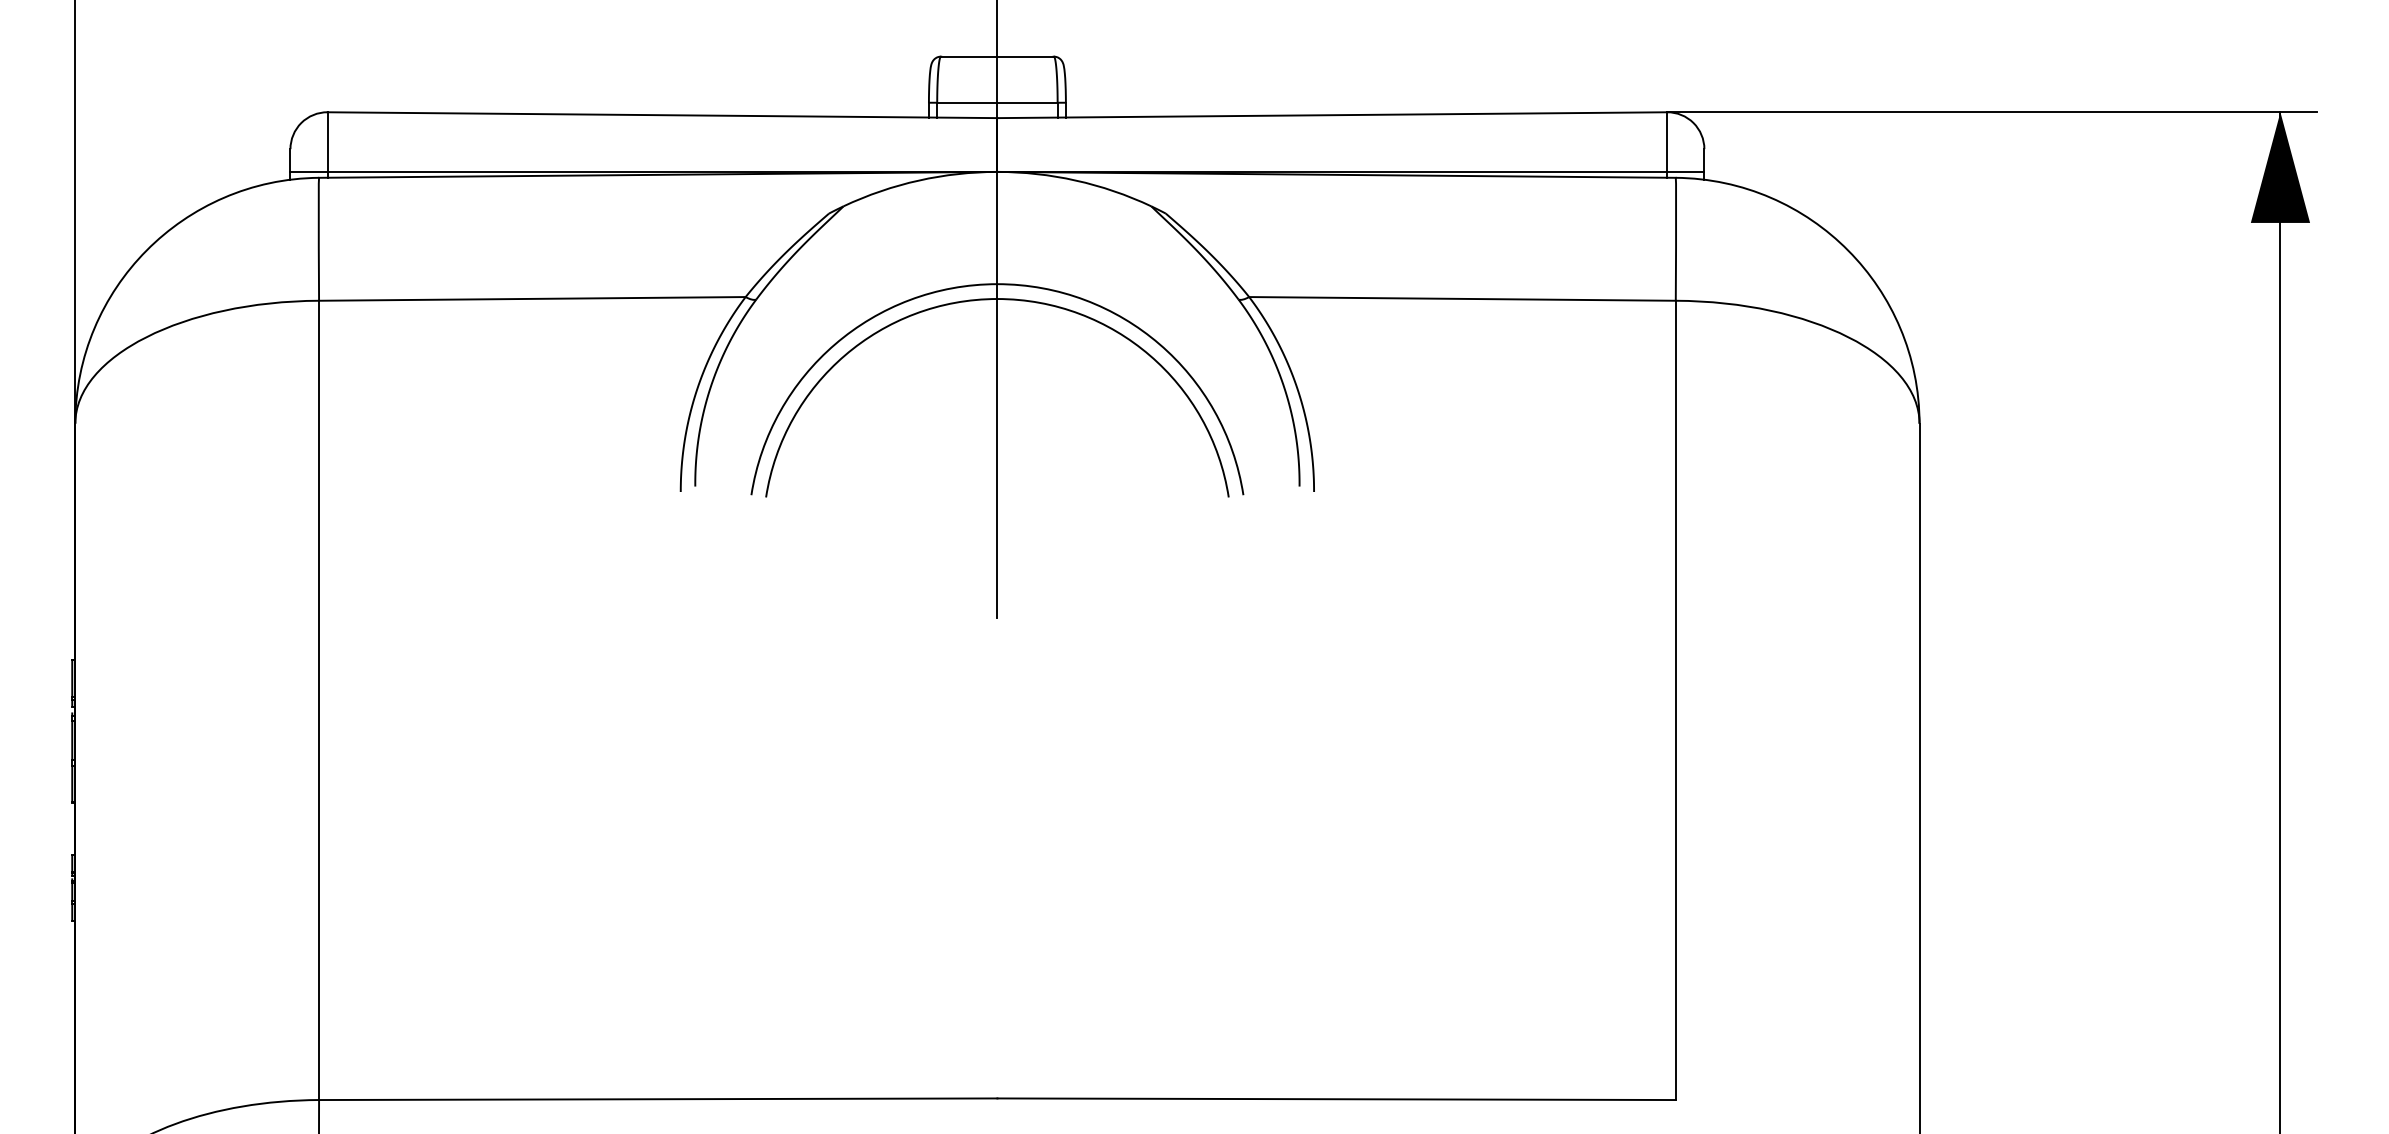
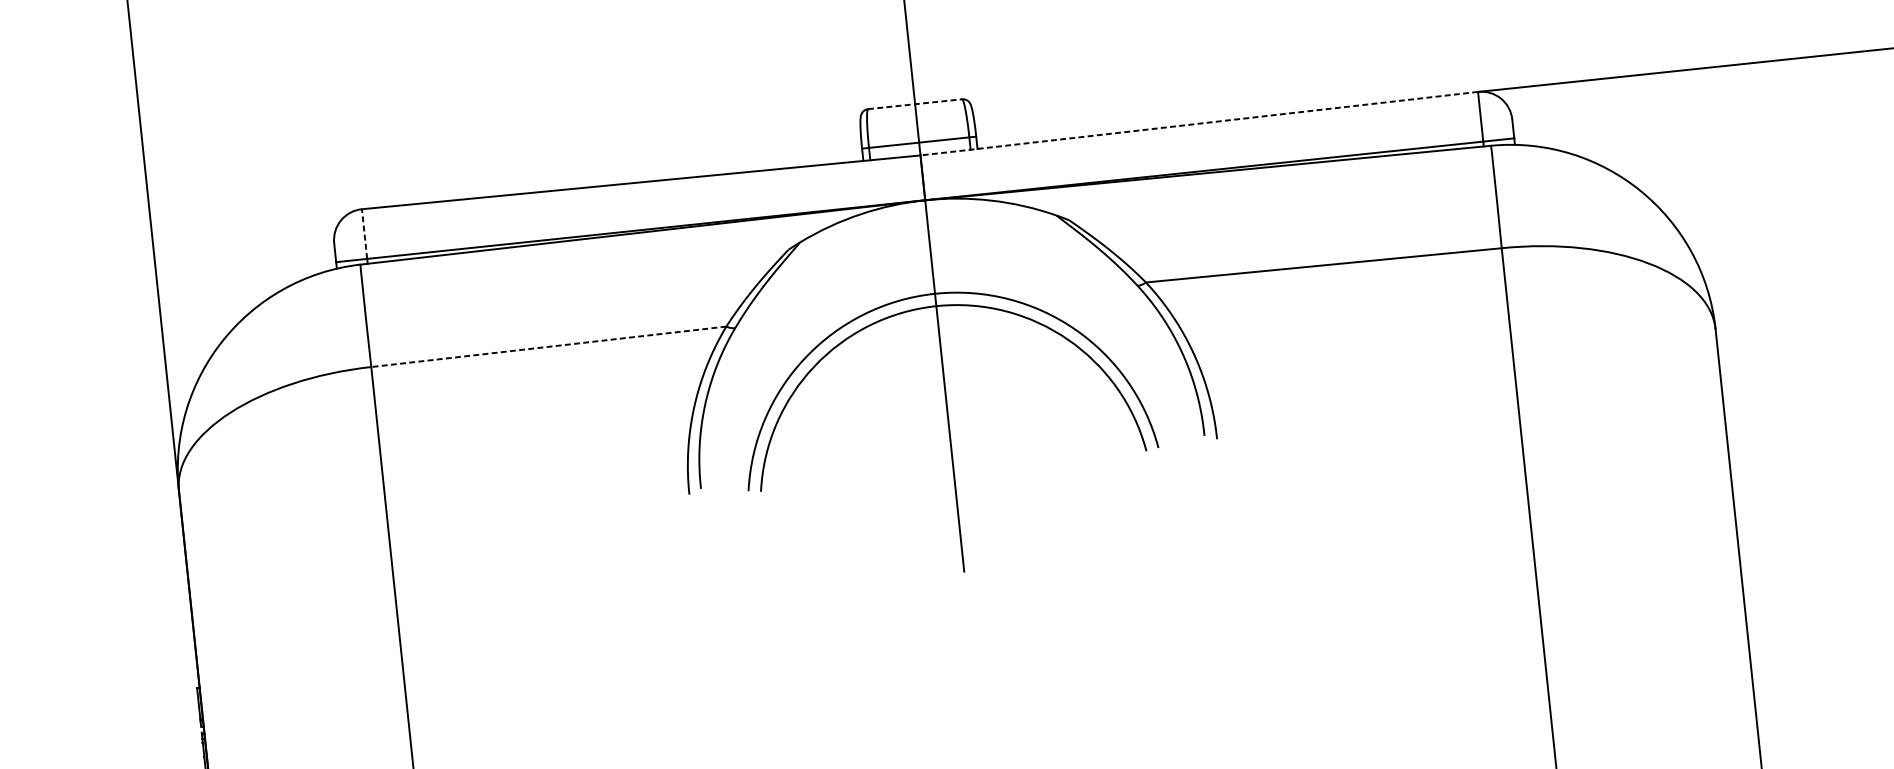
line: (997, 56) -> (915, 104), solid -> dashed
line: (1332, 115) -> (1199, 123), solid -> dashed
line: (327, 142) -> (364, 234), solid -> dashed
line: (531, 298) -> (548, 346), solid -> dashed

